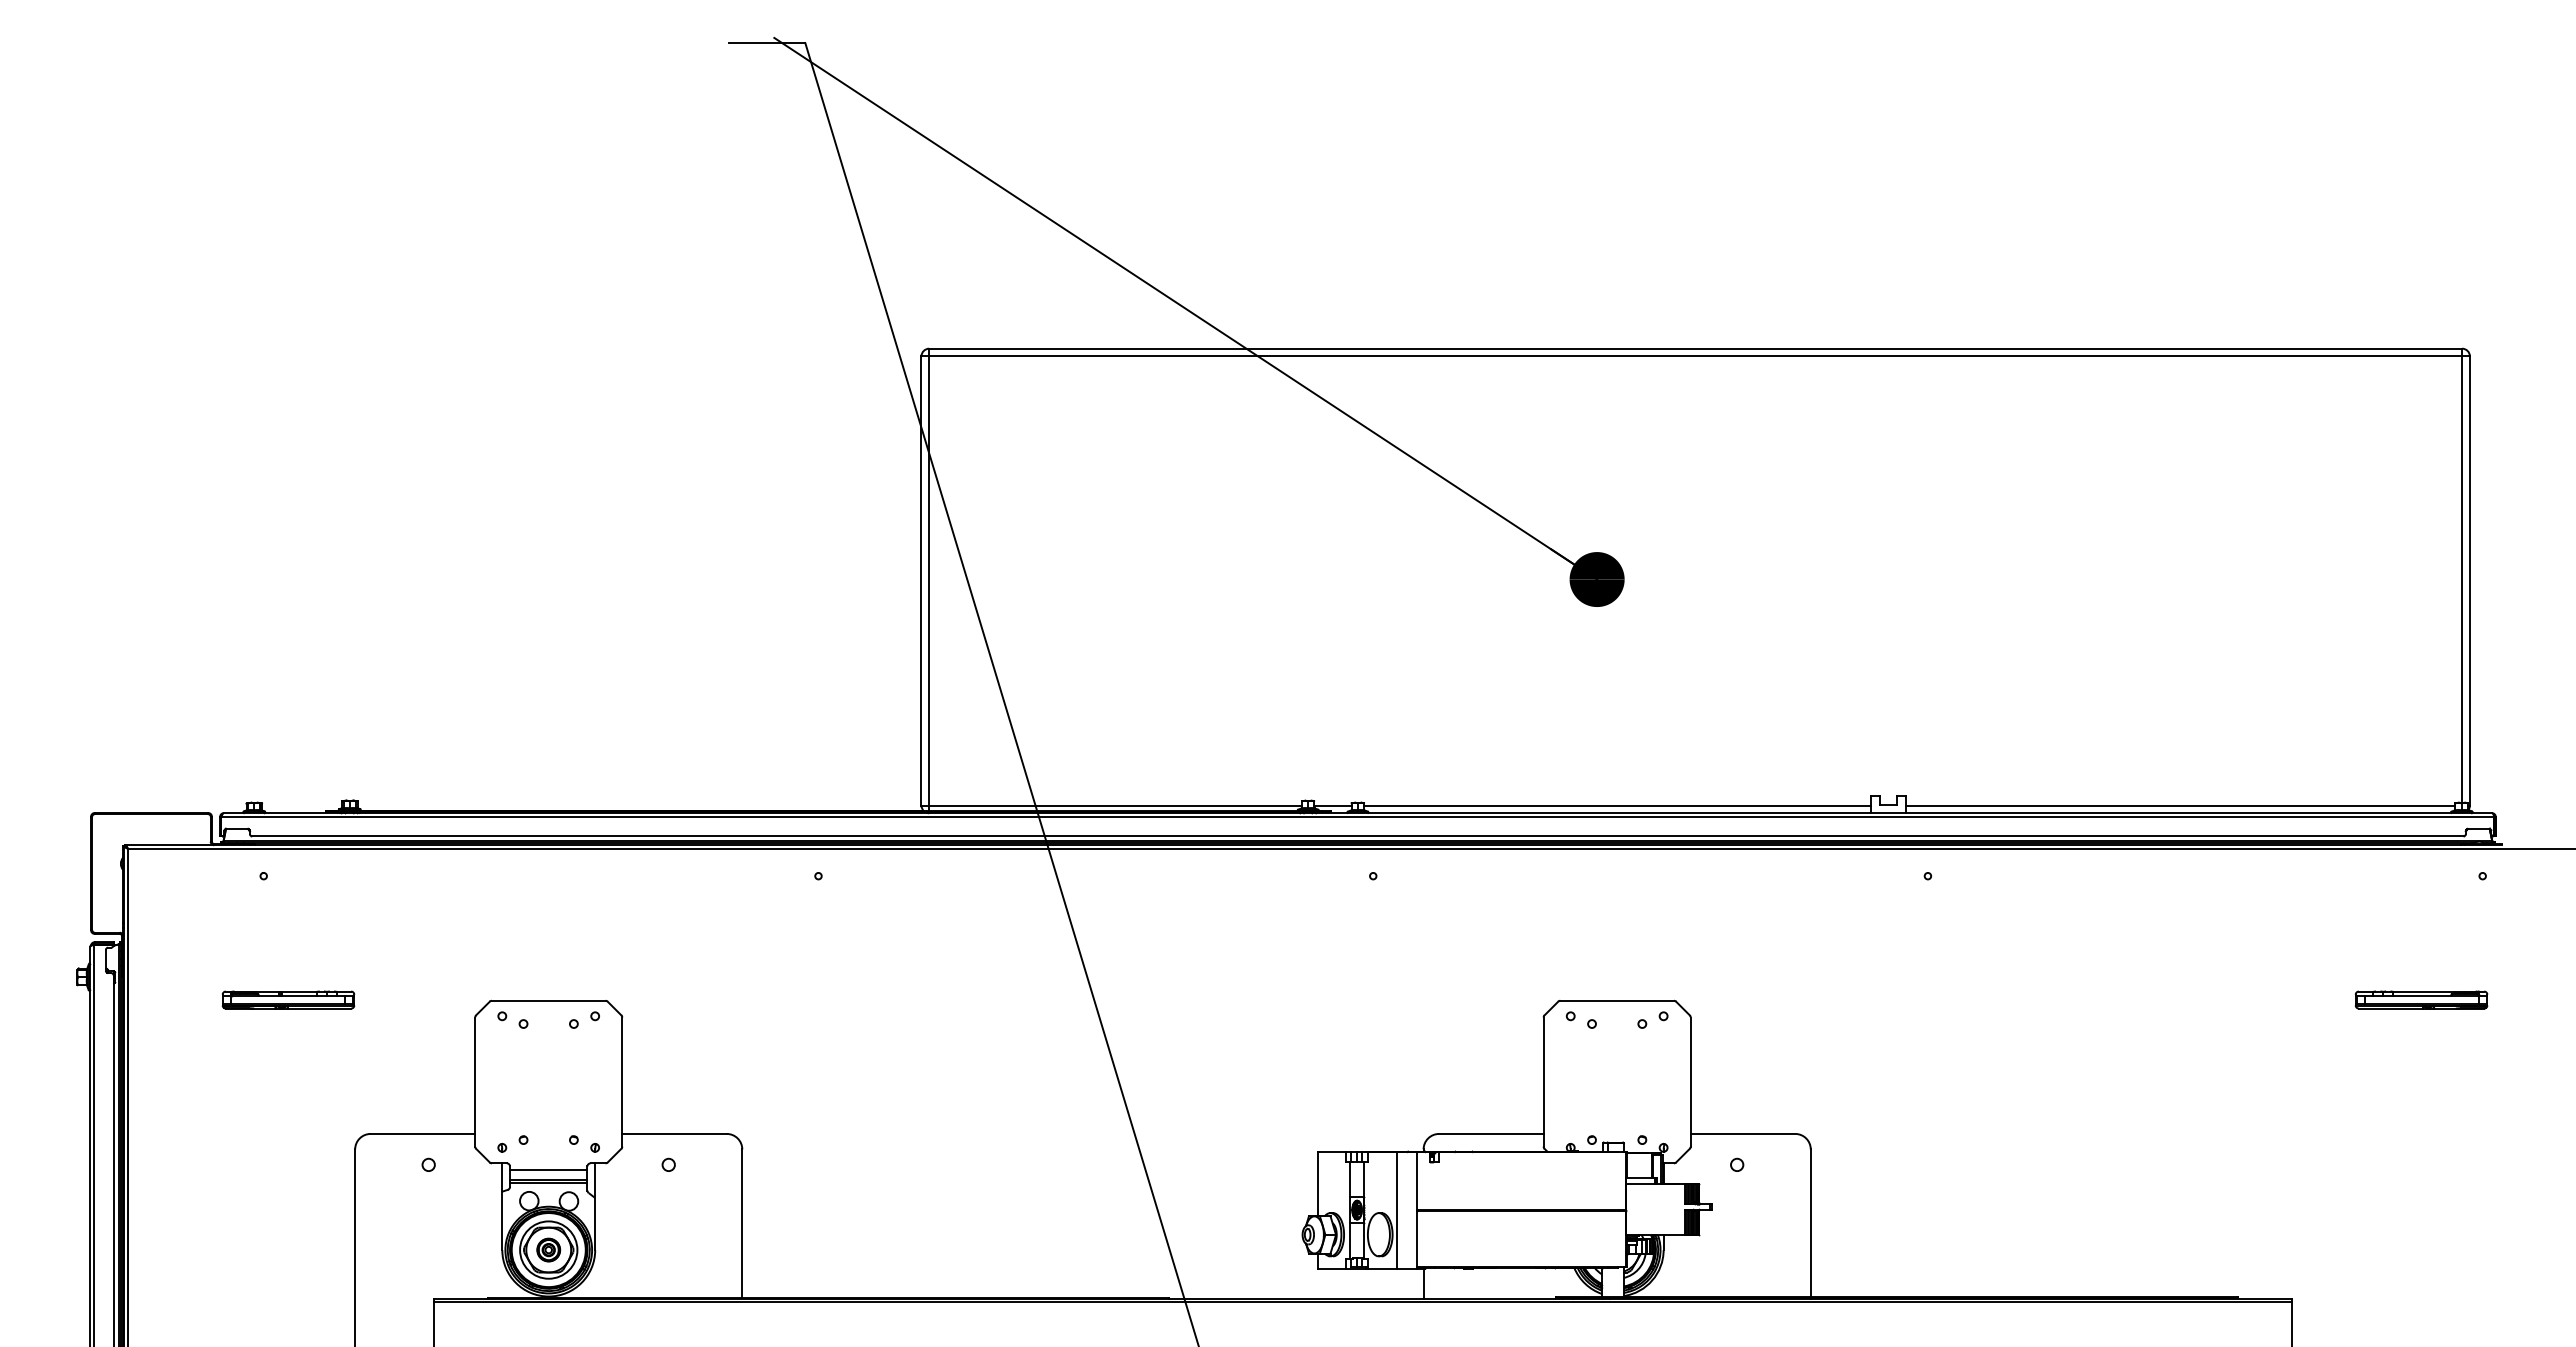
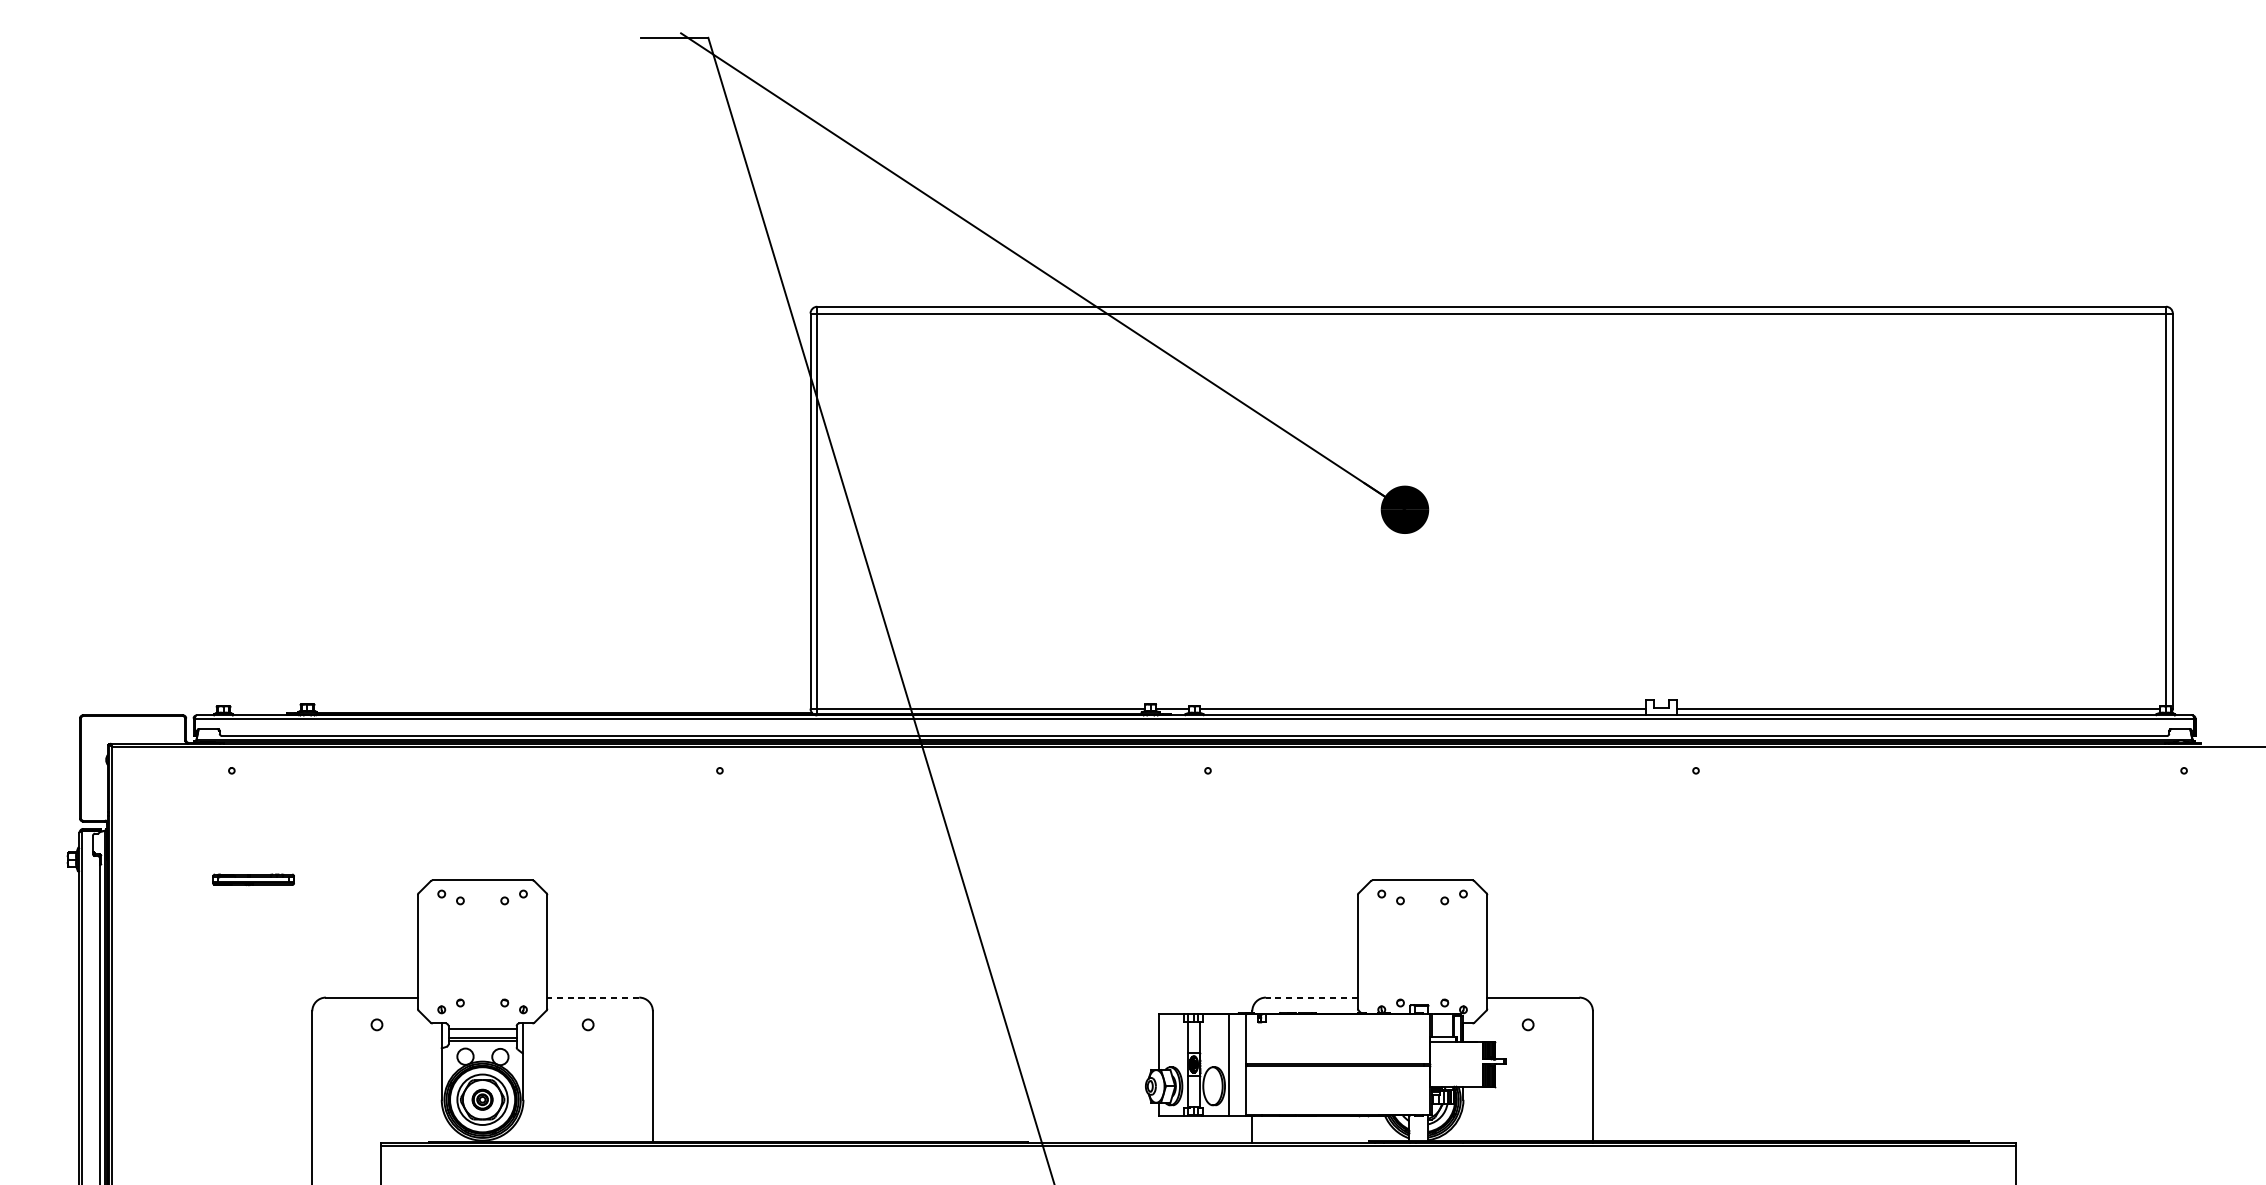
part: (288, 999) -> (253, 879), size x0.7
part: (2421, 999) -> (2130, 879), removed
line: (674, 1133) -> (593, 997), solid -> dashed
line: (1490, 1133) -> (1311, 997), solid -> dashed

